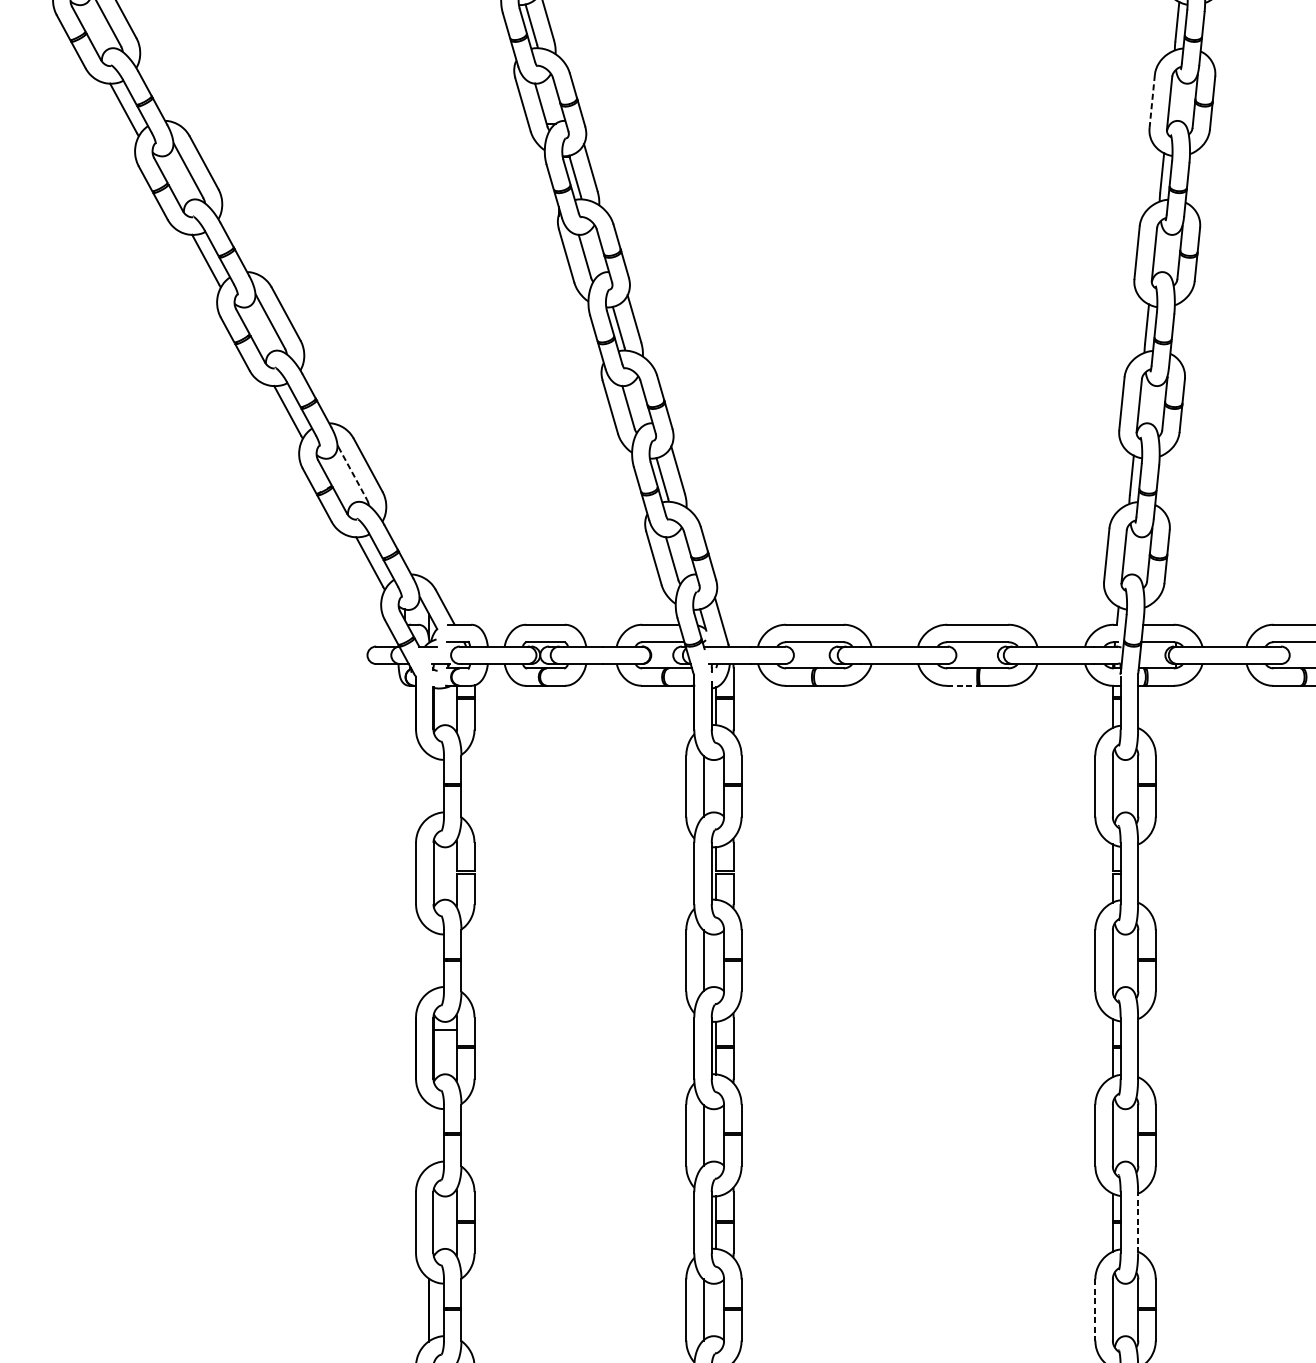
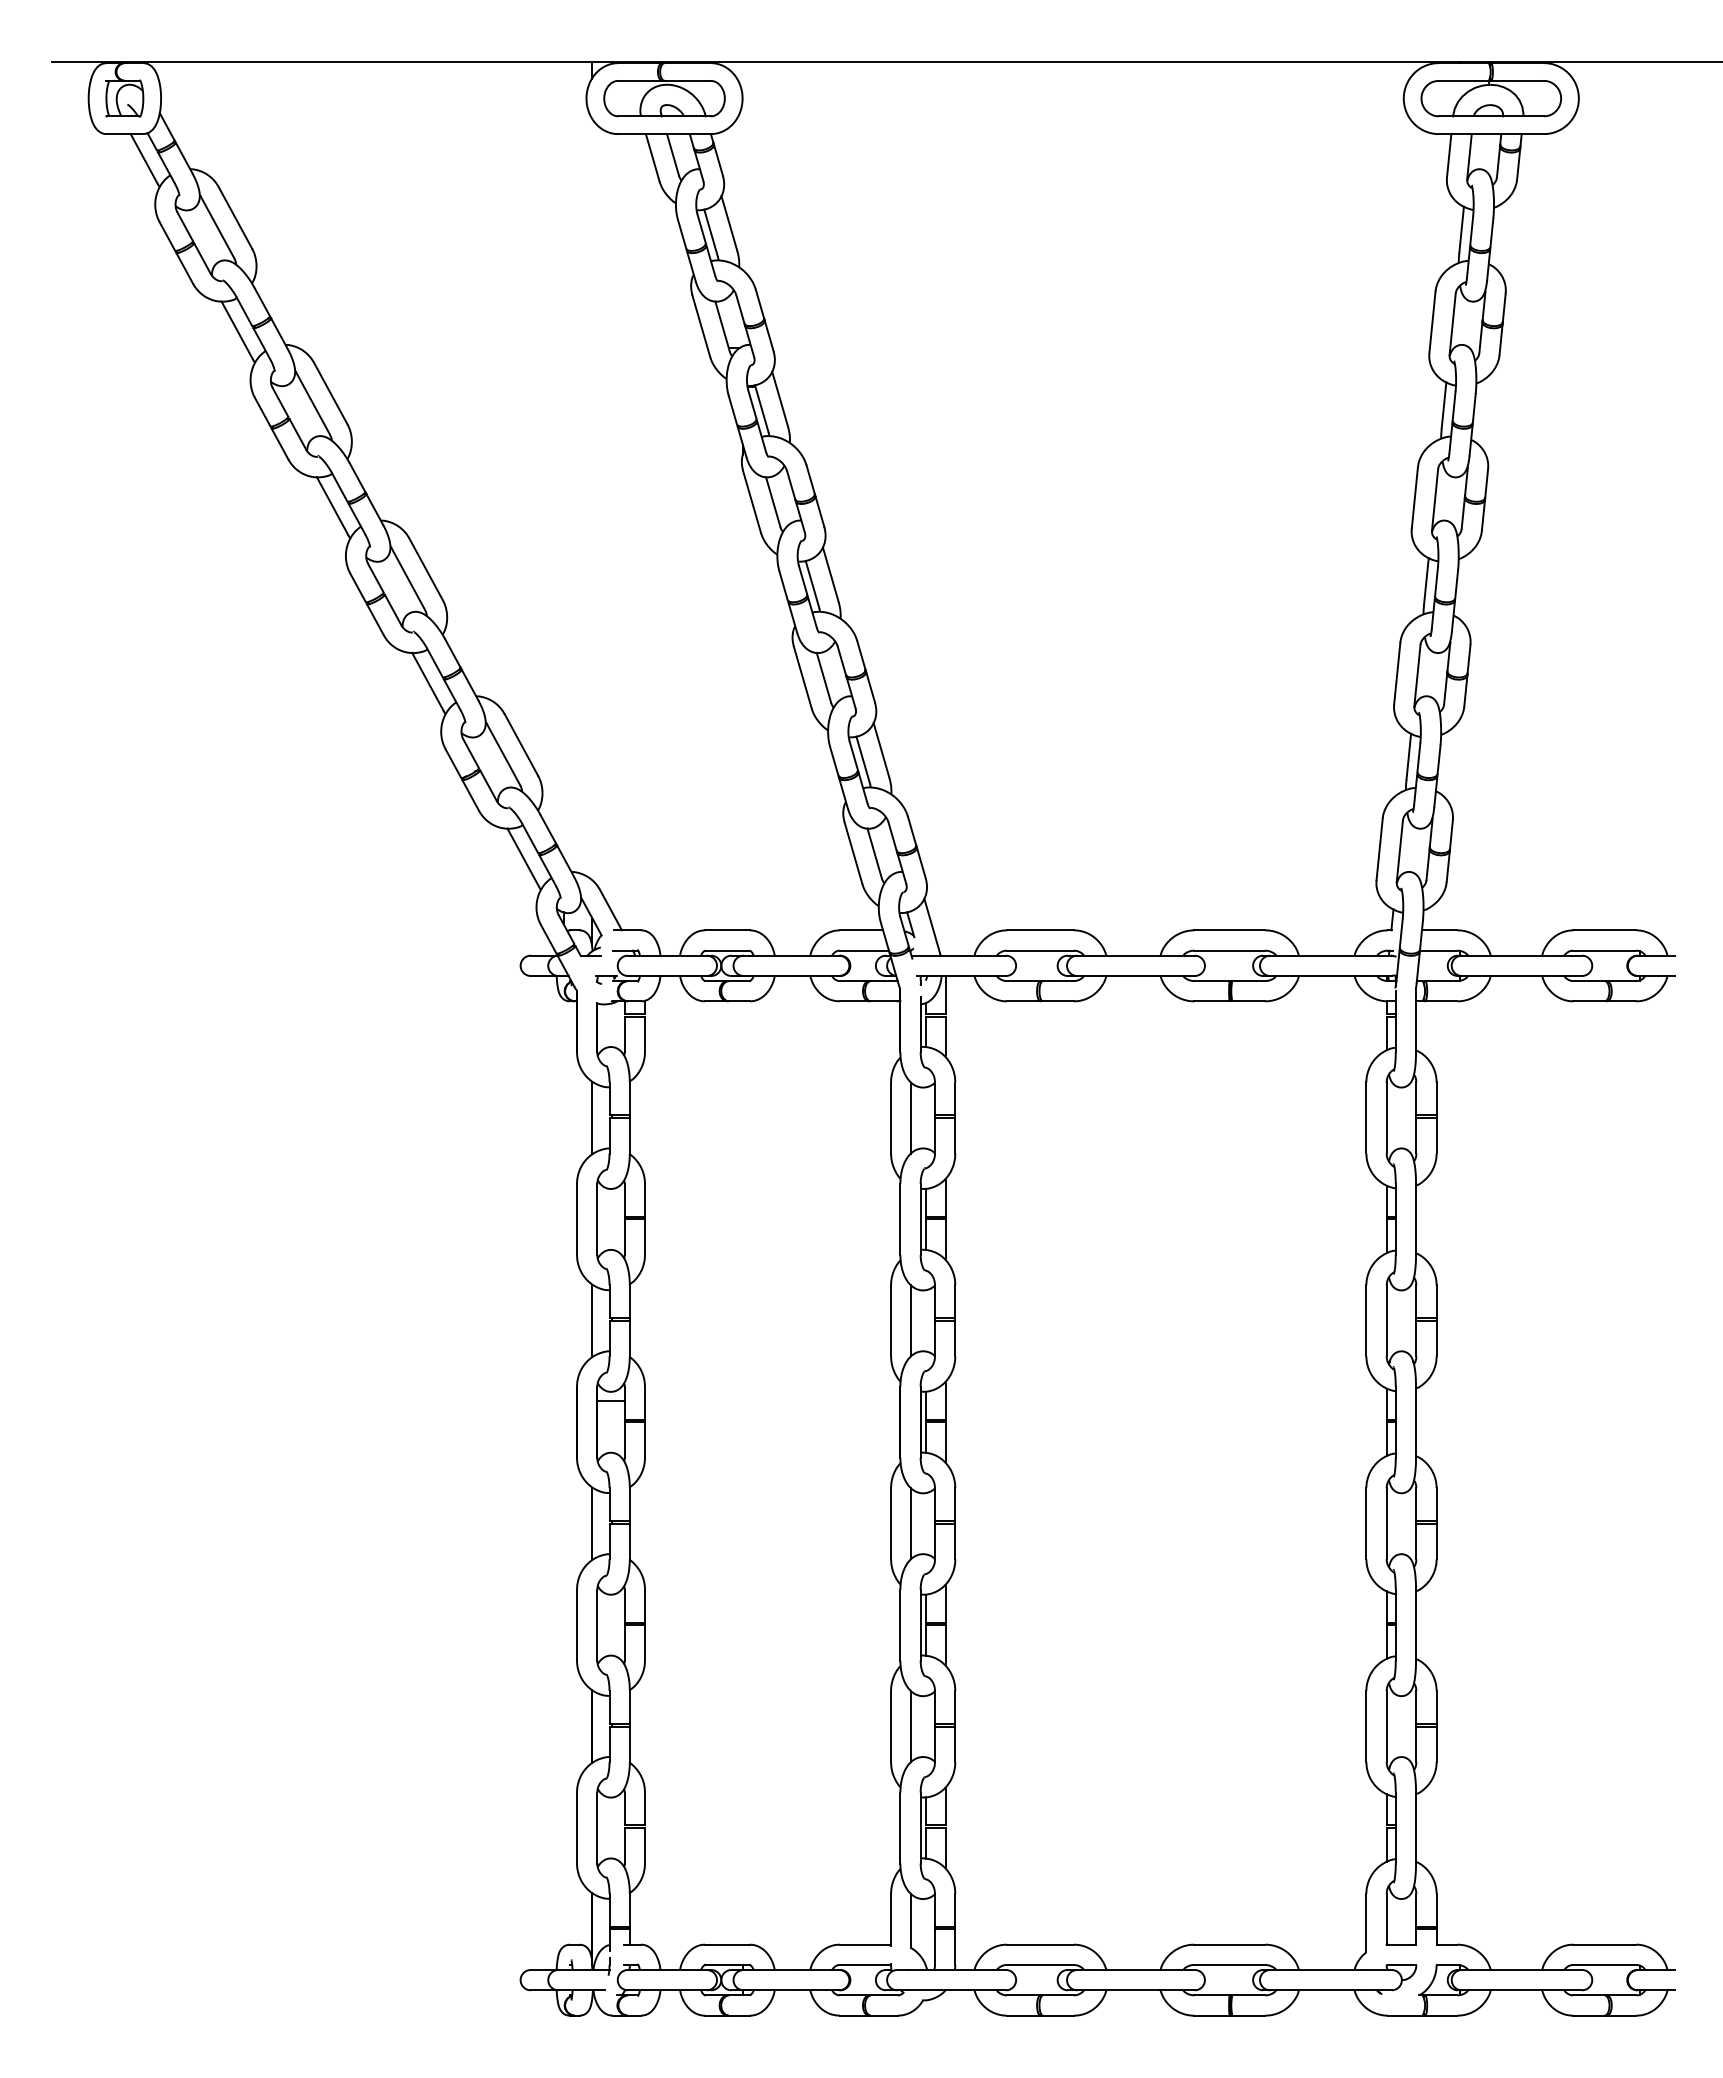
line: (1152, 101) -> (1432, 322), dashed -> solid
line: (352, 473) -> (503, 754), dashed -> solid
line: (962, 685) -> (1212, 1001), dashed -> solid
line: (429, 785) -> (592, 1117), added
line: (429, 960) -> (592, 1320), added
line: (429, 1135) -> (592, 1523), added
line: (1138, 1222) -> (1416, 1625), dashed -> solid
line: (1095, 1309) -> (1366, 1726), dashed -> solid

